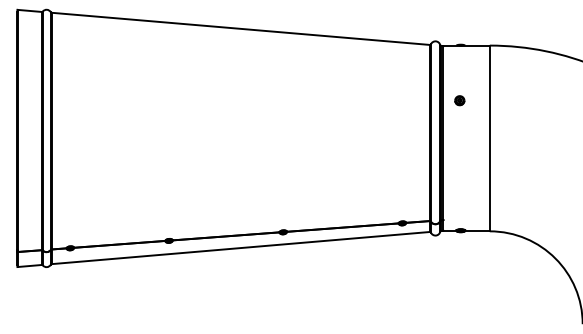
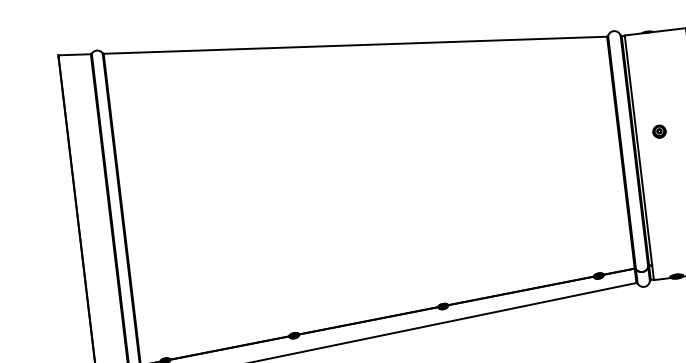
part: (459, 100) -> (659, 131), moved

